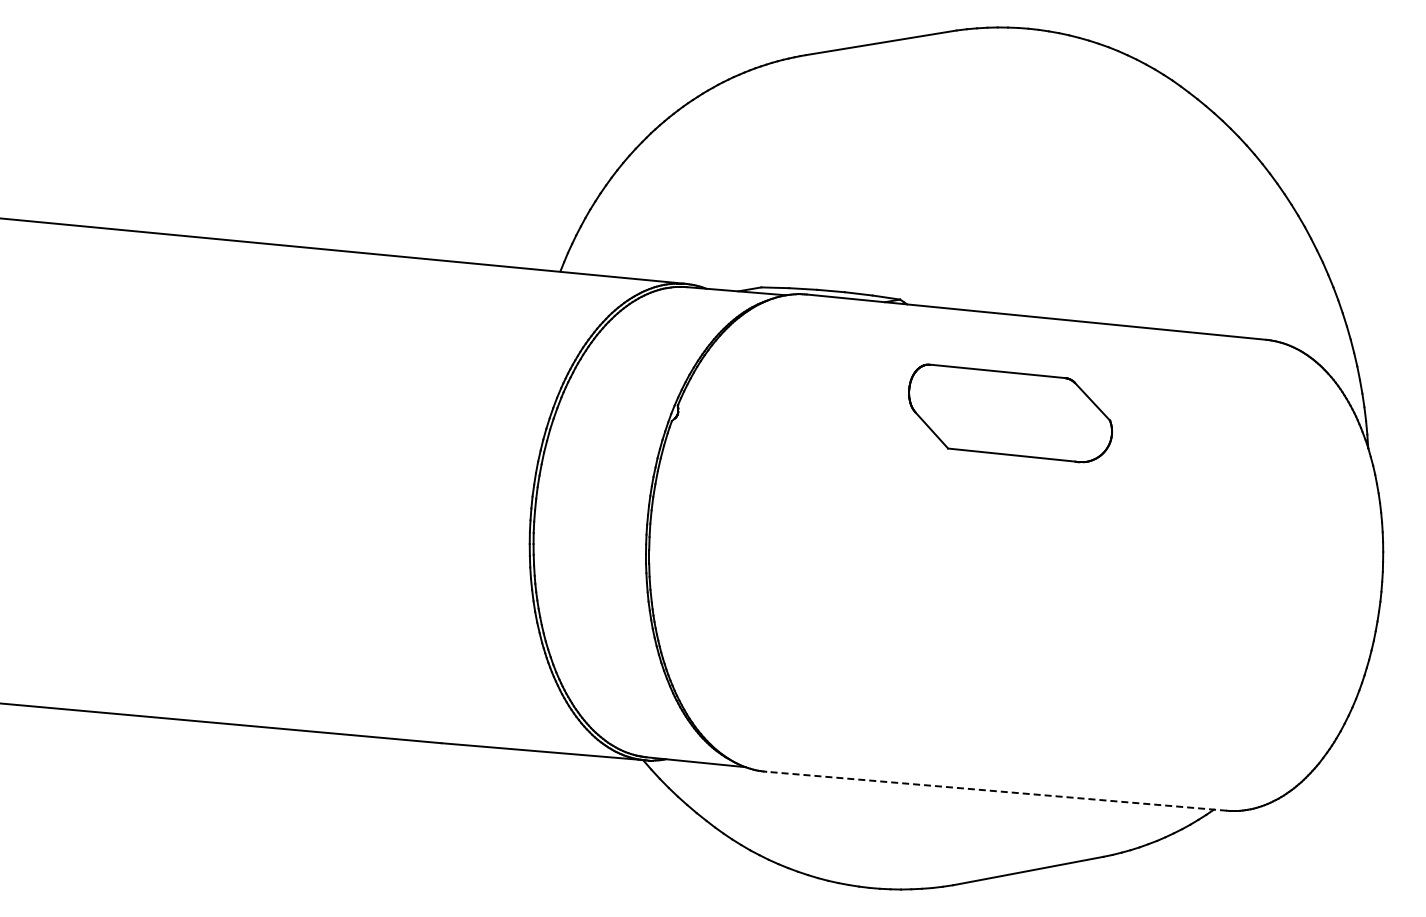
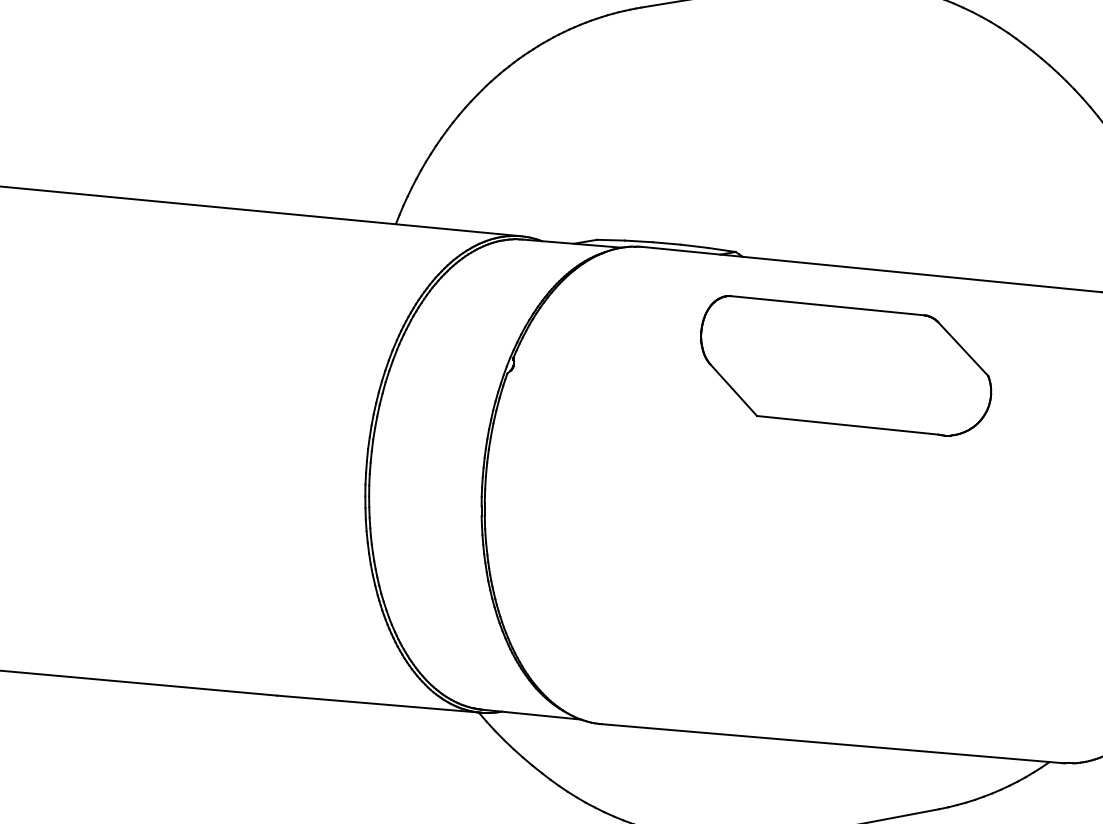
part: (1010, 413) -> (846, 365), size x1.43
line: (996, 791) -> (832, 743), dashed -> solid

